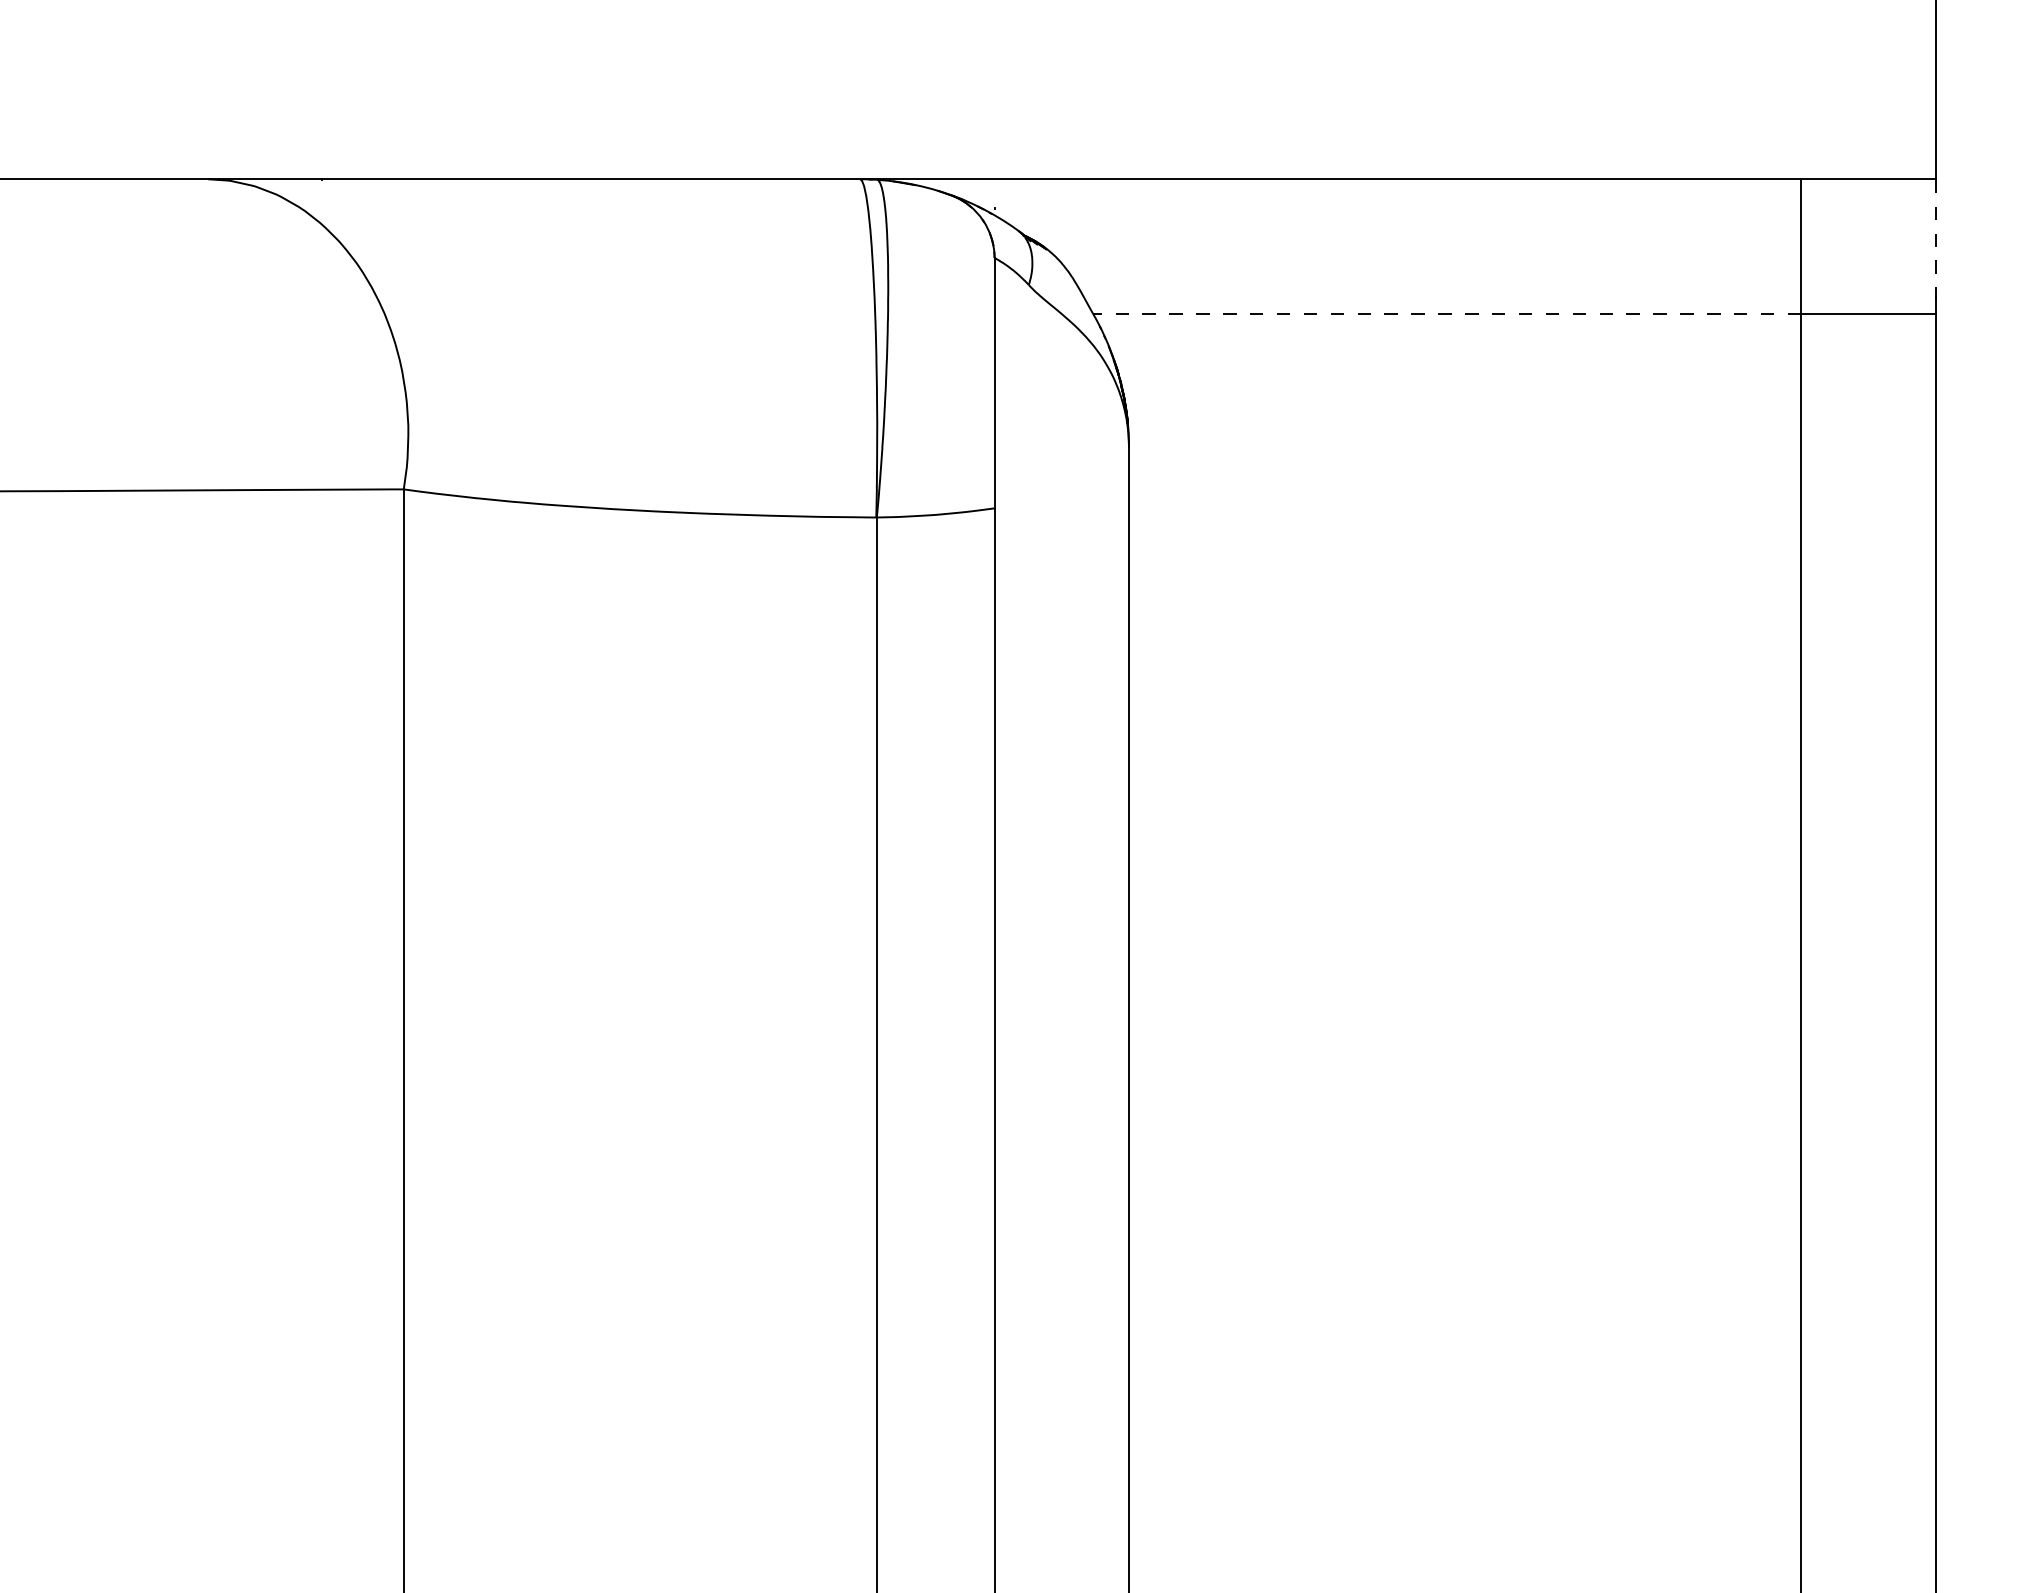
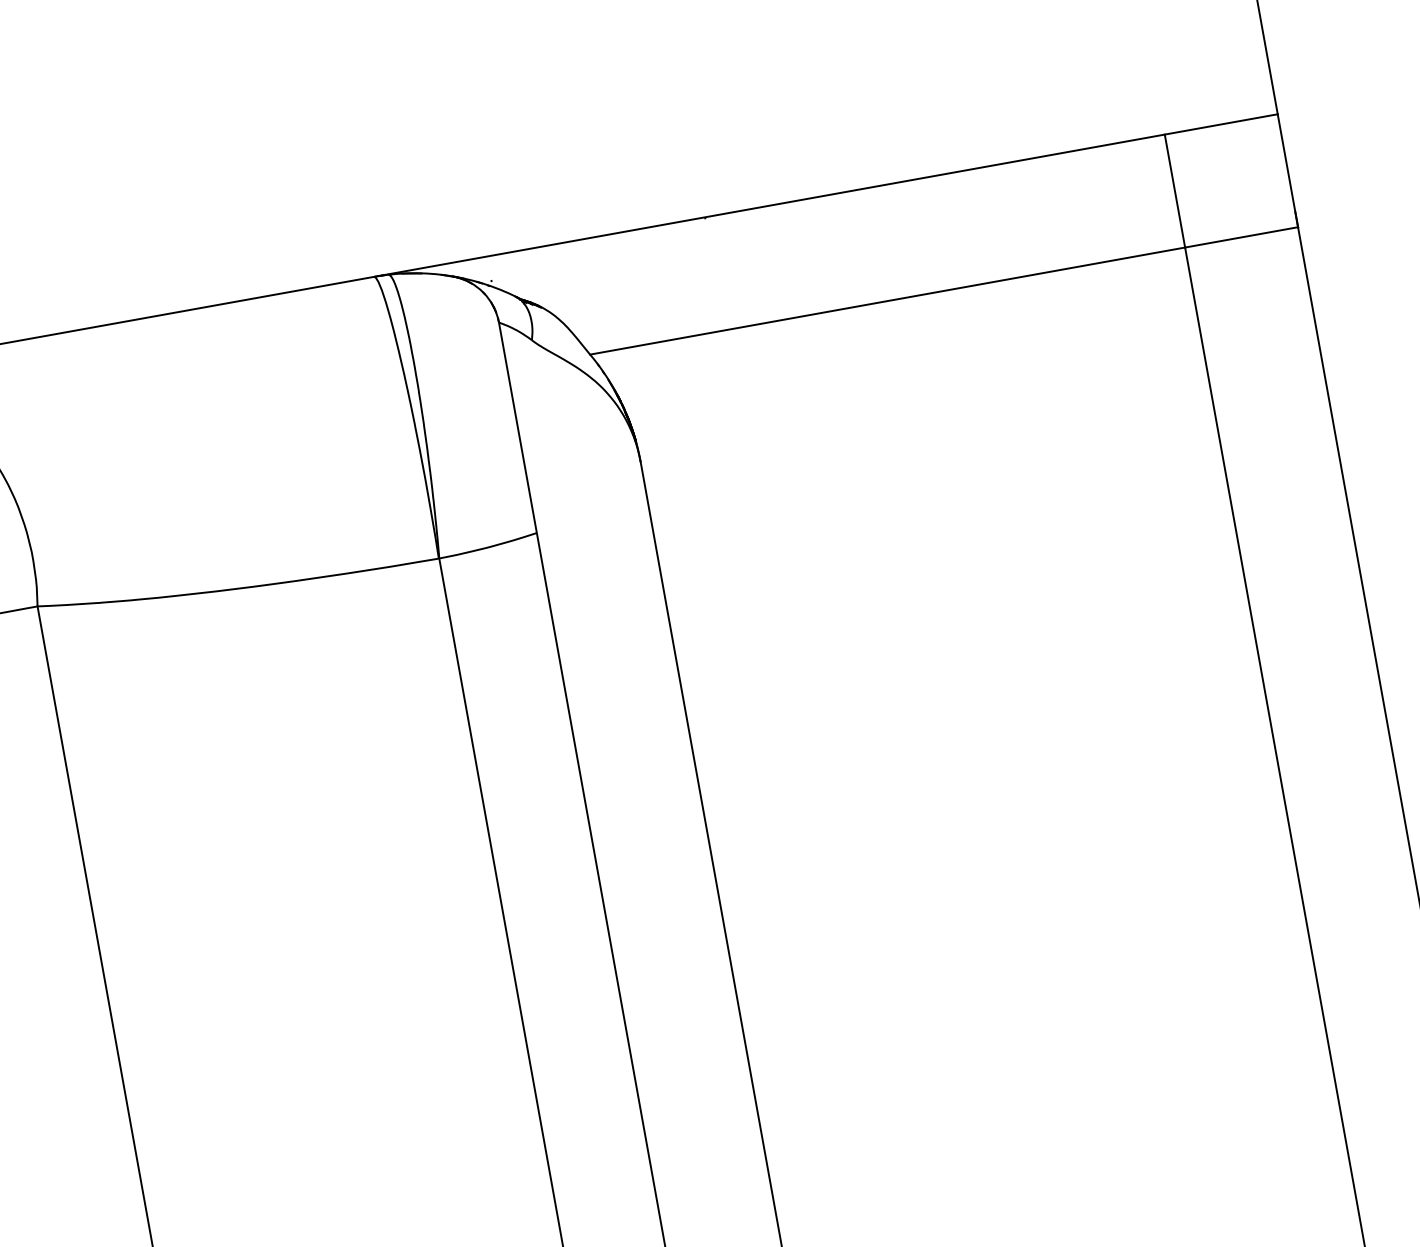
line: (1935, 246) -> (1287, 170), dashed -> solid
line: (1446, 313) -> (887, 300), dashed -> solid

